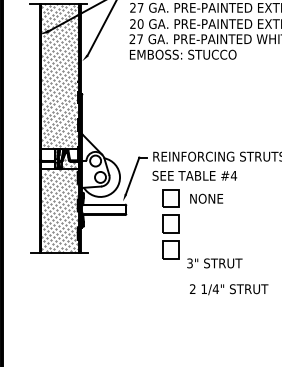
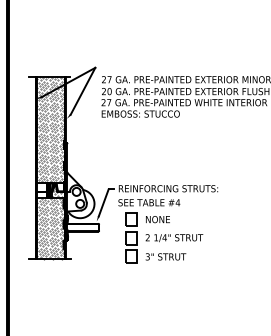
text: (214, 262) -> (165, 256), moved
text: (229, 290) -> (174, 238), moved

